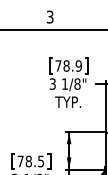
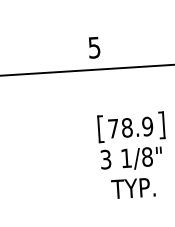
text: (50, 16) -> (94, 46), 3 -> 5

